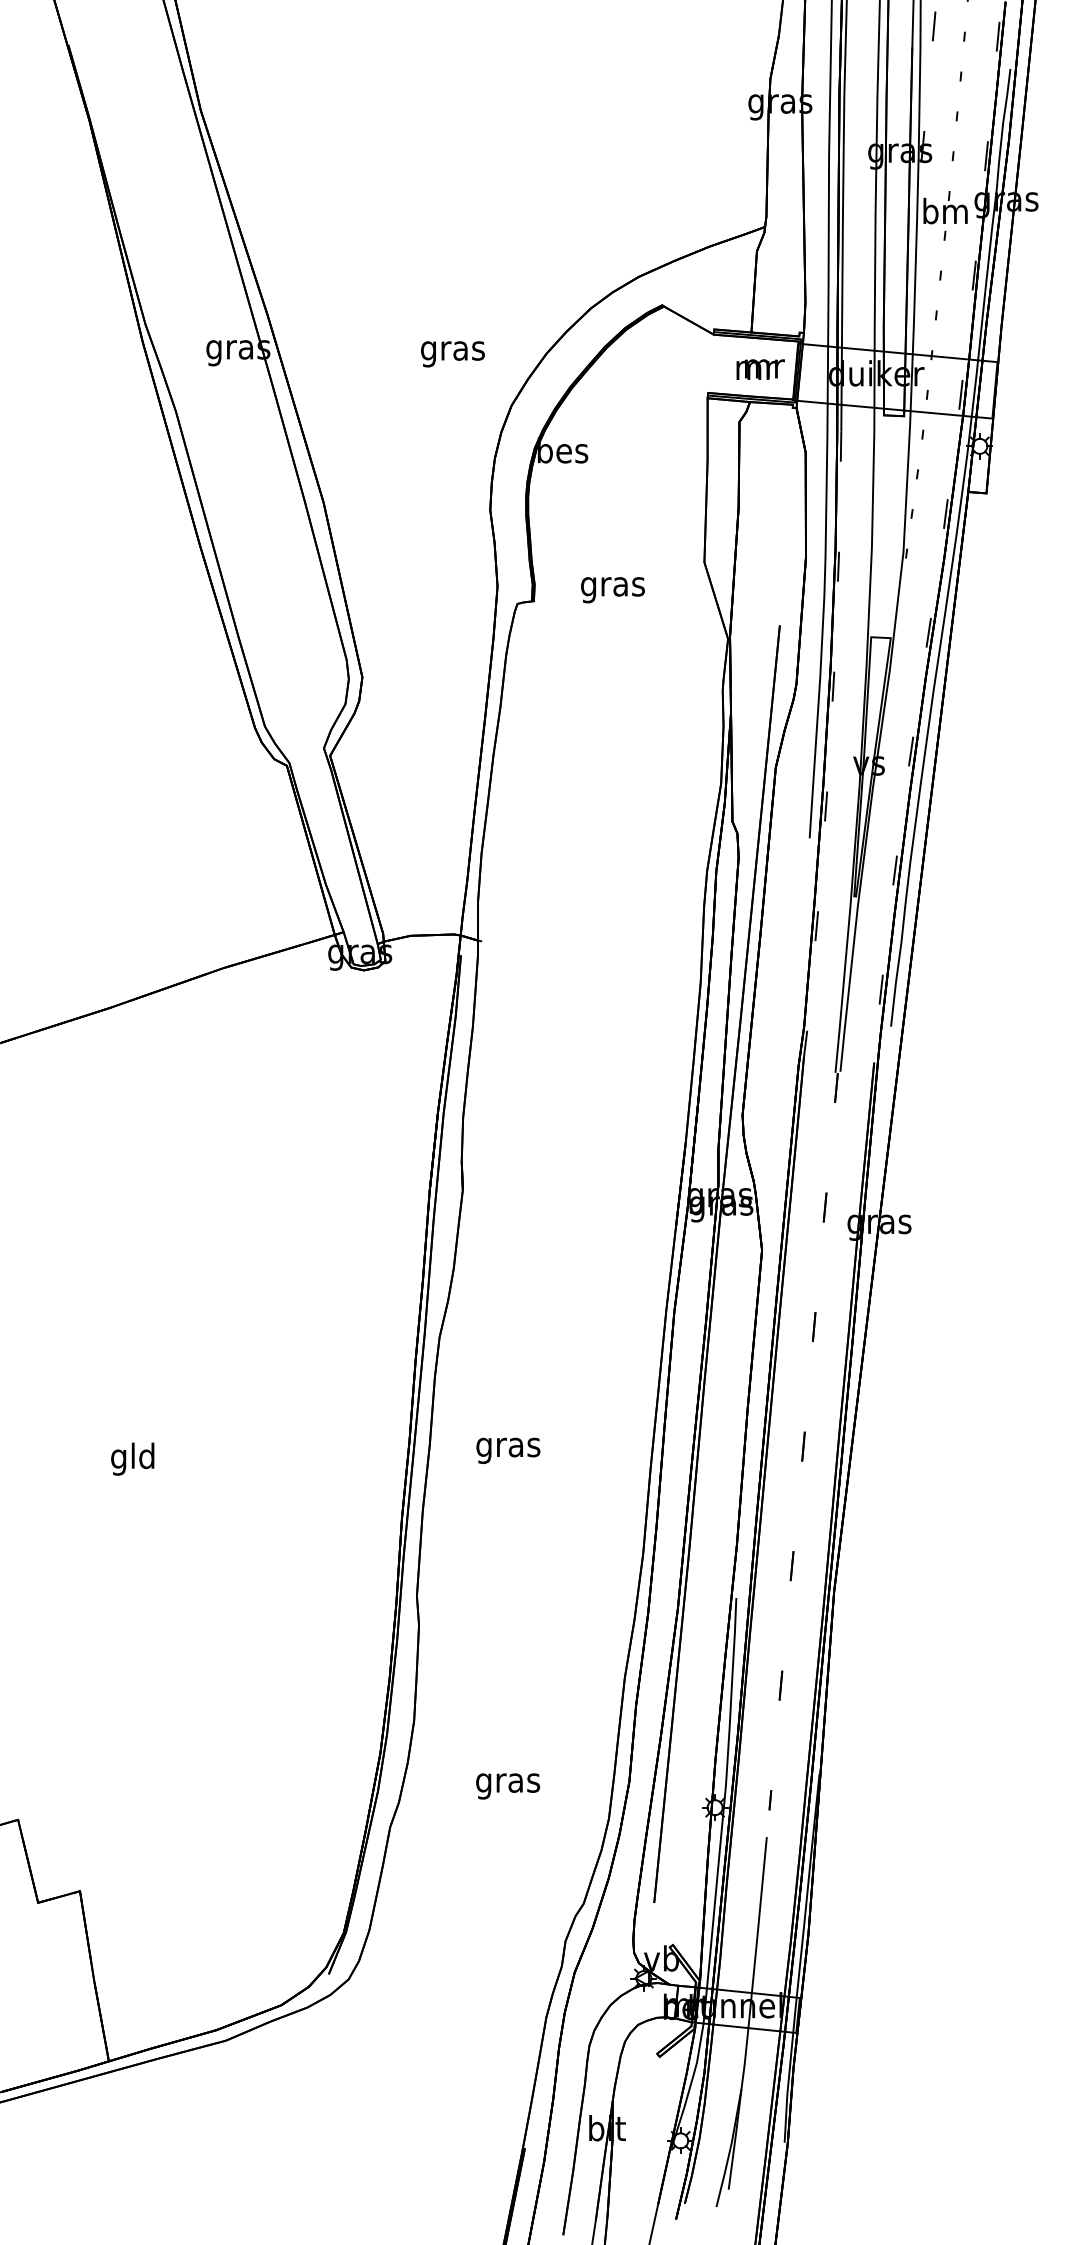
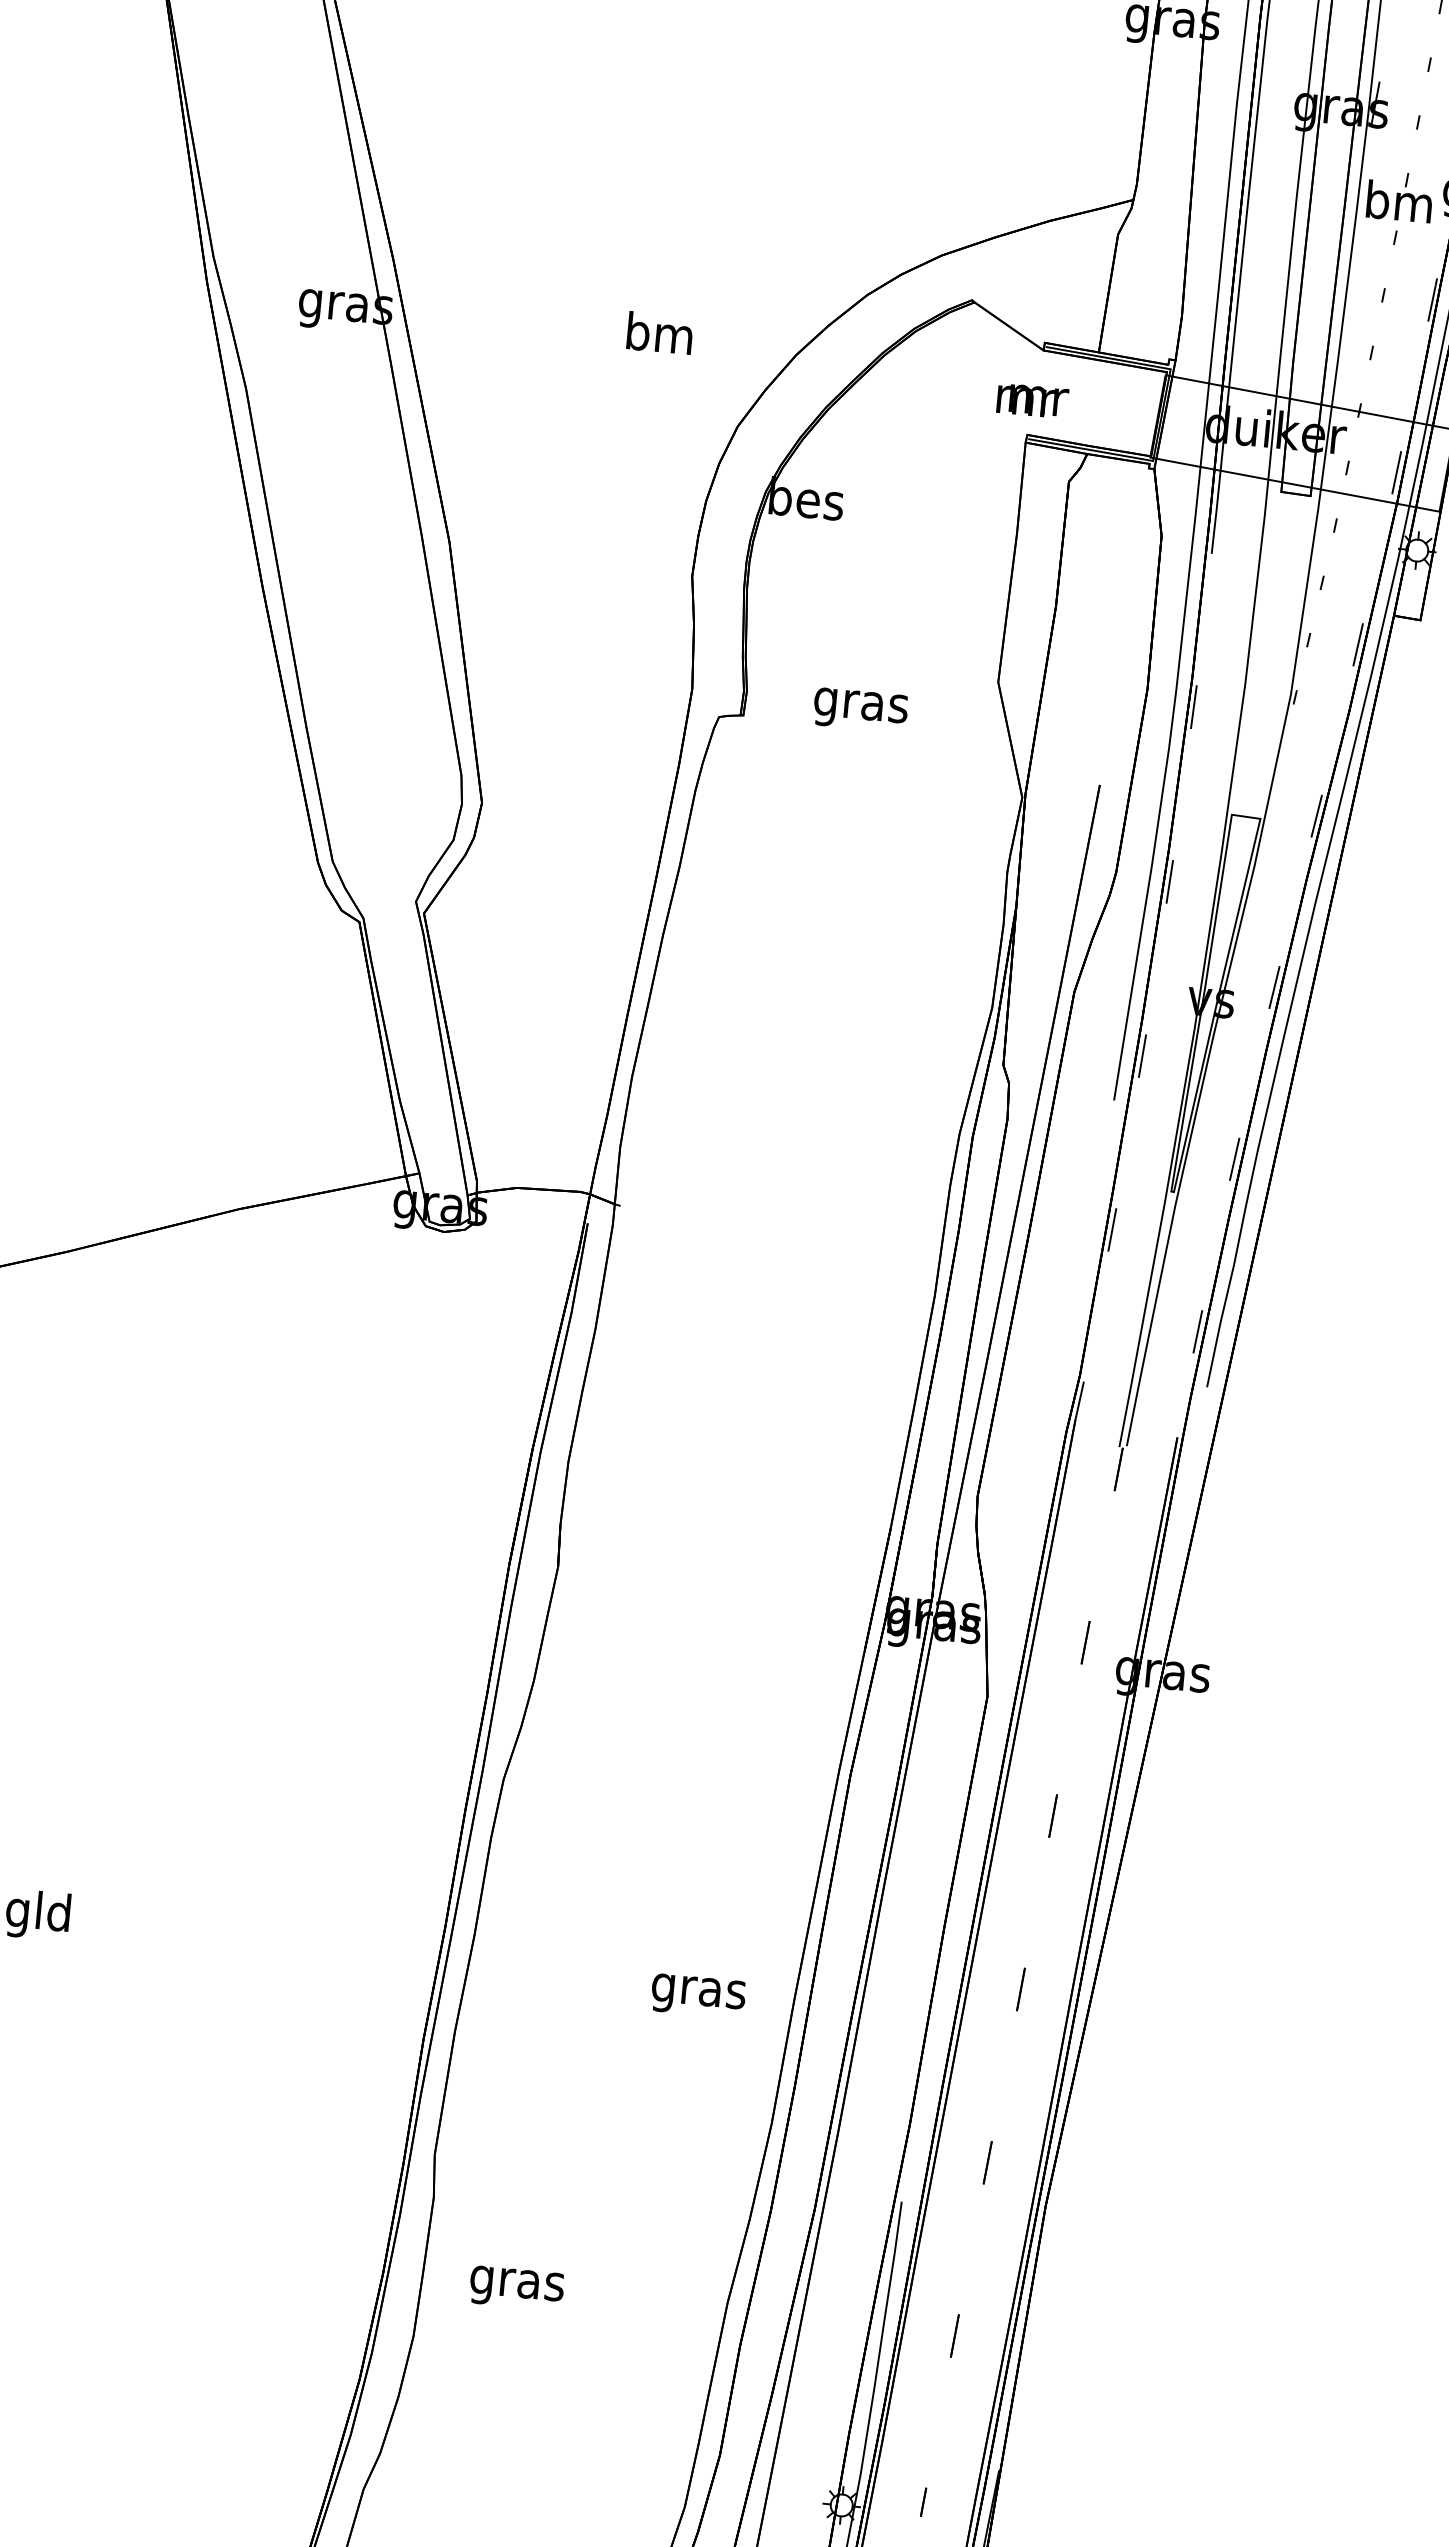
text: (452, 350) -> (659, 337), gras -> bm
text: (760, 369) -> (1032, 400), moved
text: (508, 1450) -> (698, 1995), moved
text: (508, 1786) -> (517, 2288), moved

